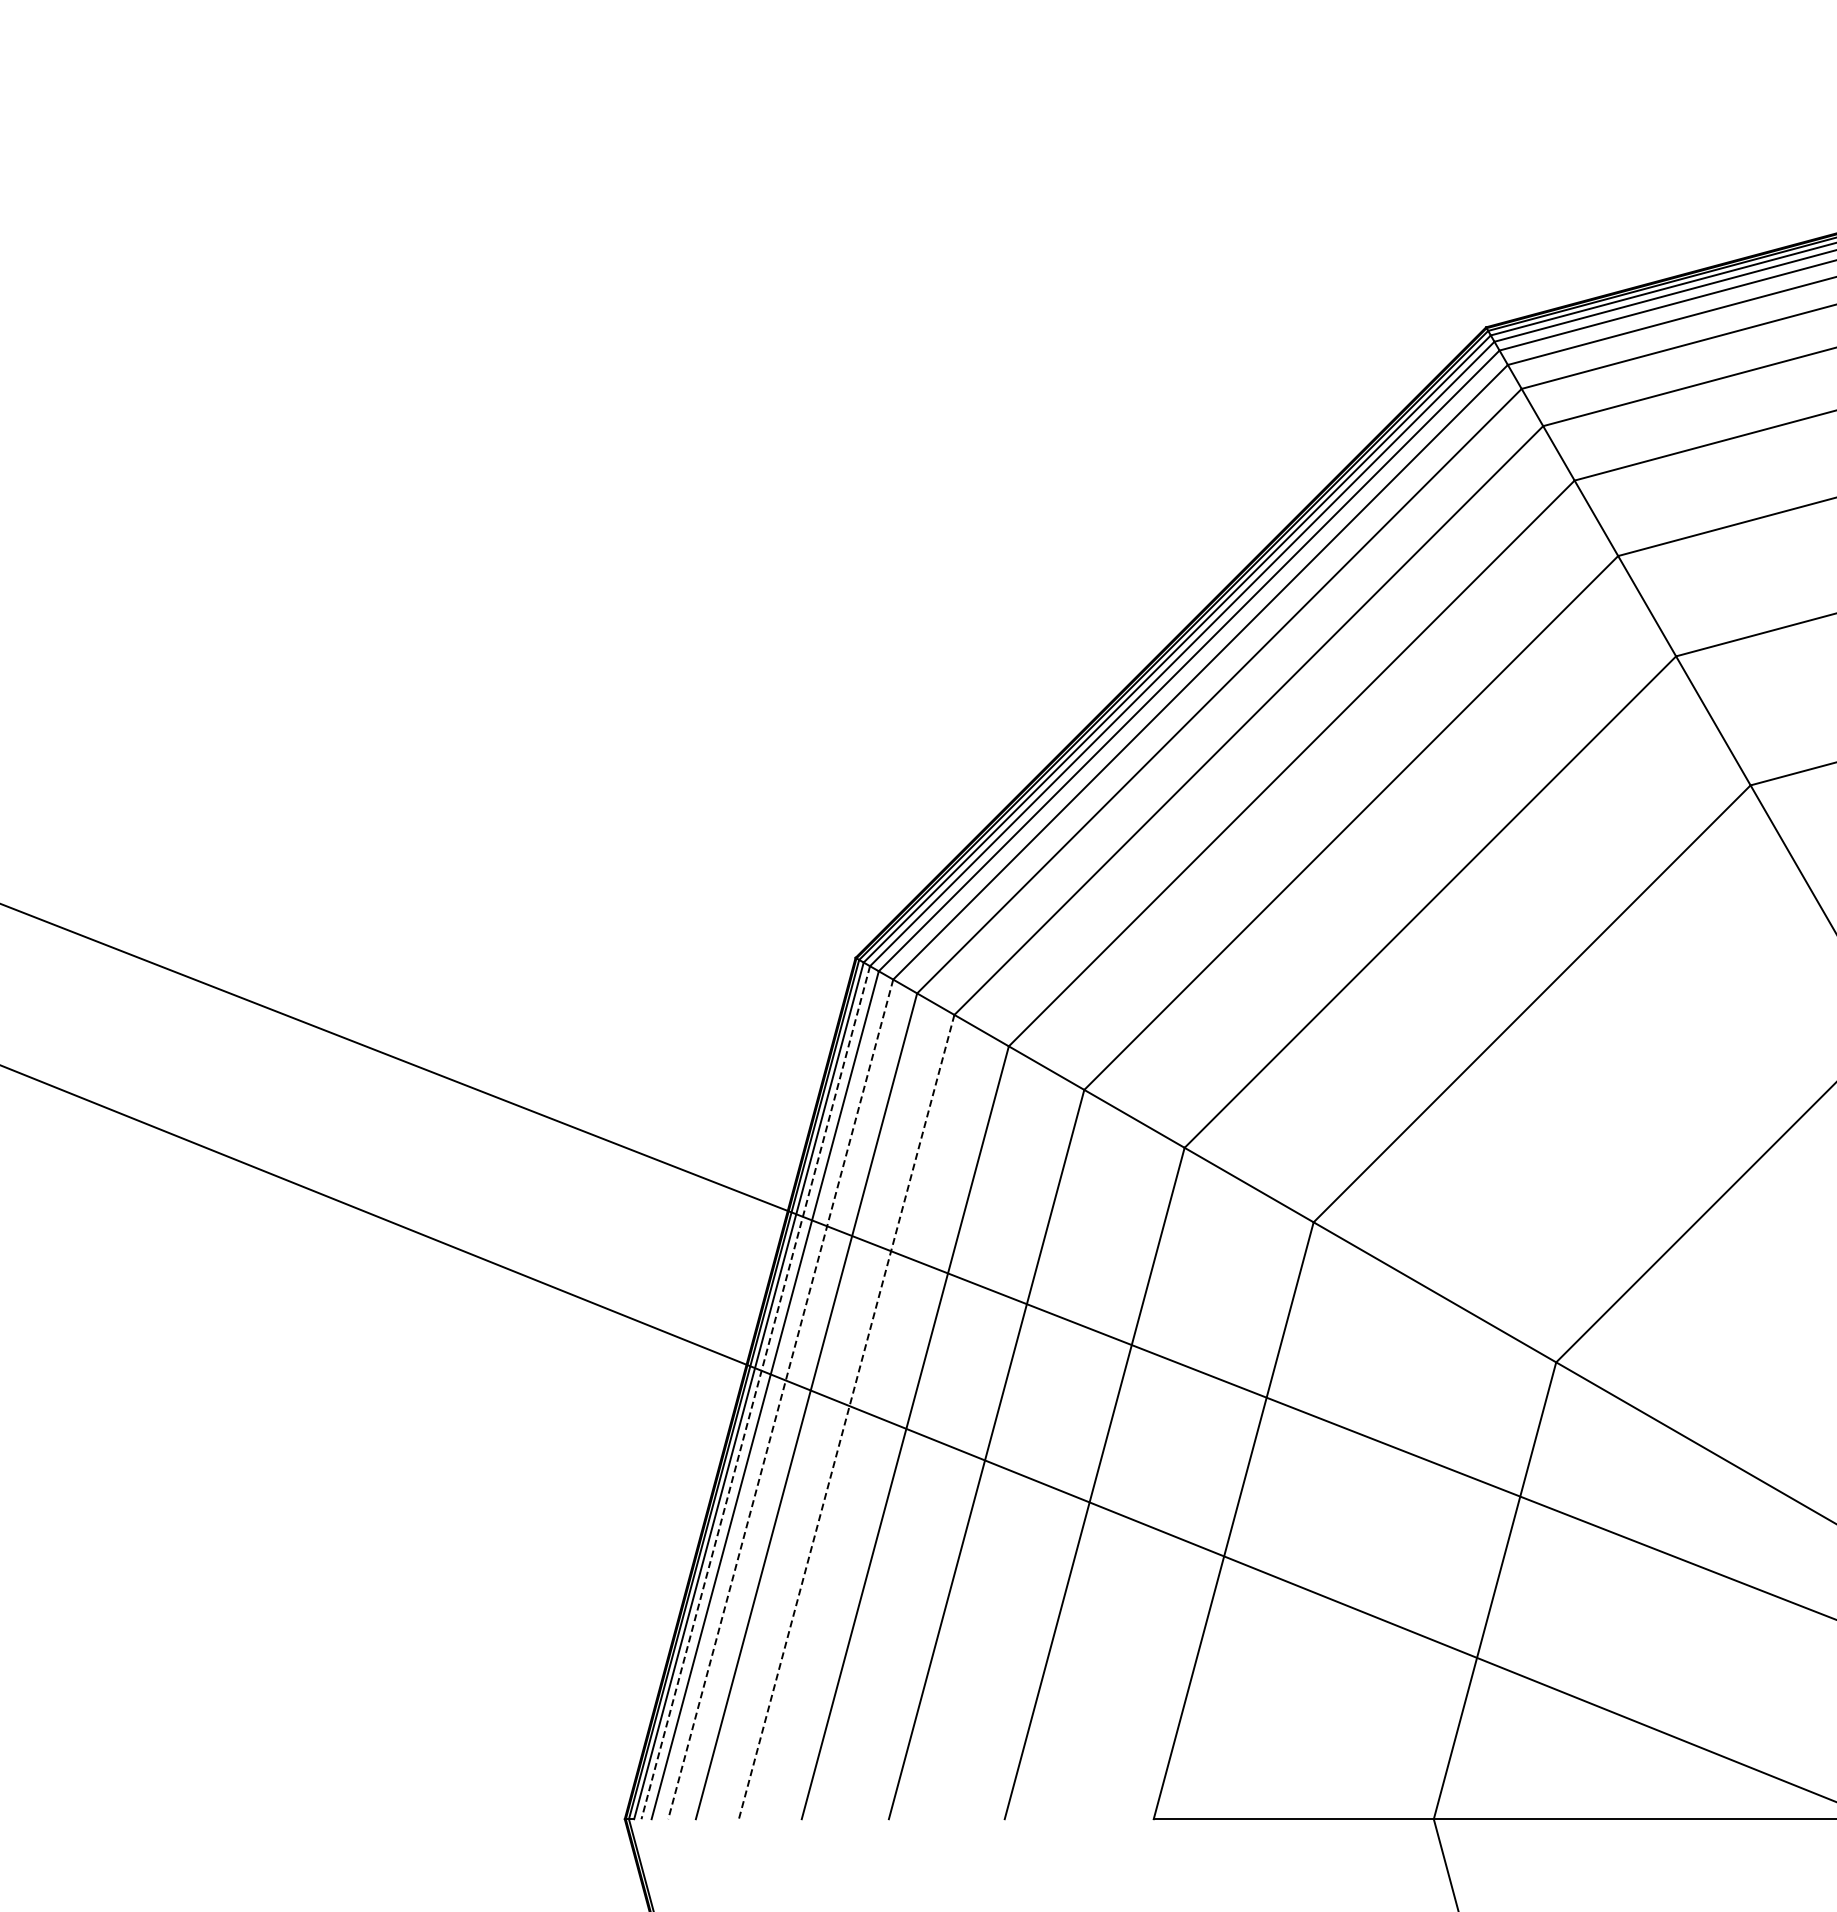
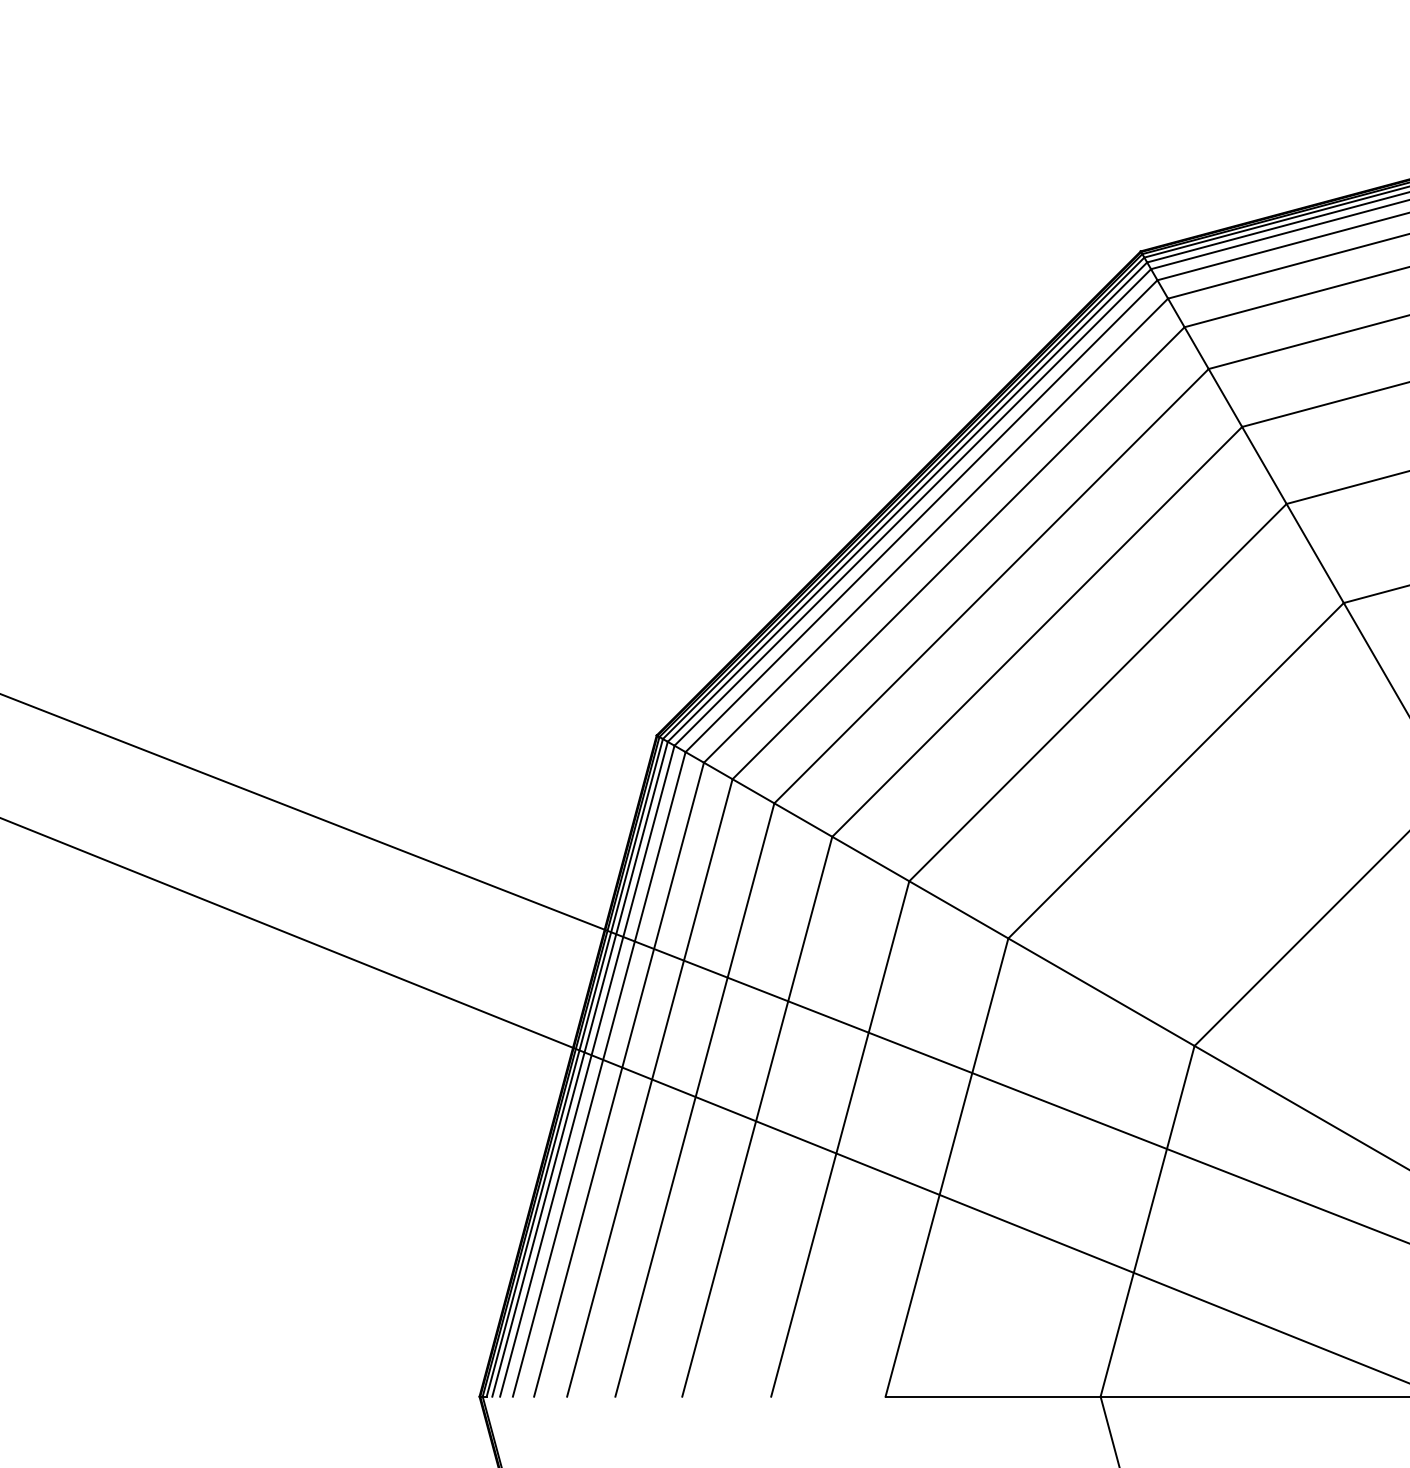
line: (755, 1392) -> (579, 1069), dashed -> solid
line: (780, 1399) -> (599, 1074), dashed -> solid
line: (846, 1417) -> (649, 1088), dashed -> solid

